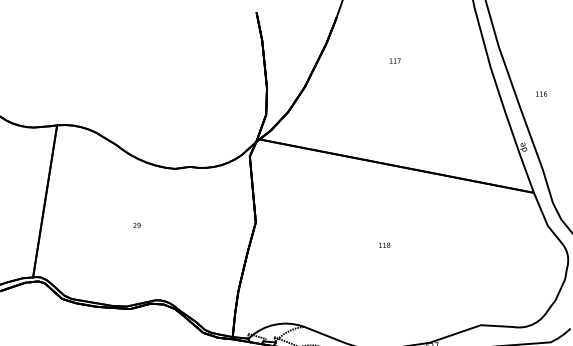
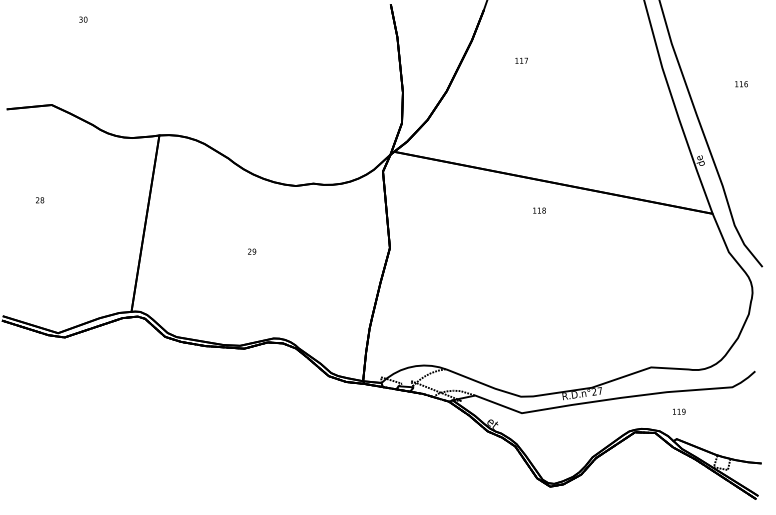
text: (395, 60) -> (521, 60), moved
text: (541, 94) -> (741, 84), moved
text: (384, 245) -> (539, 210), moved

